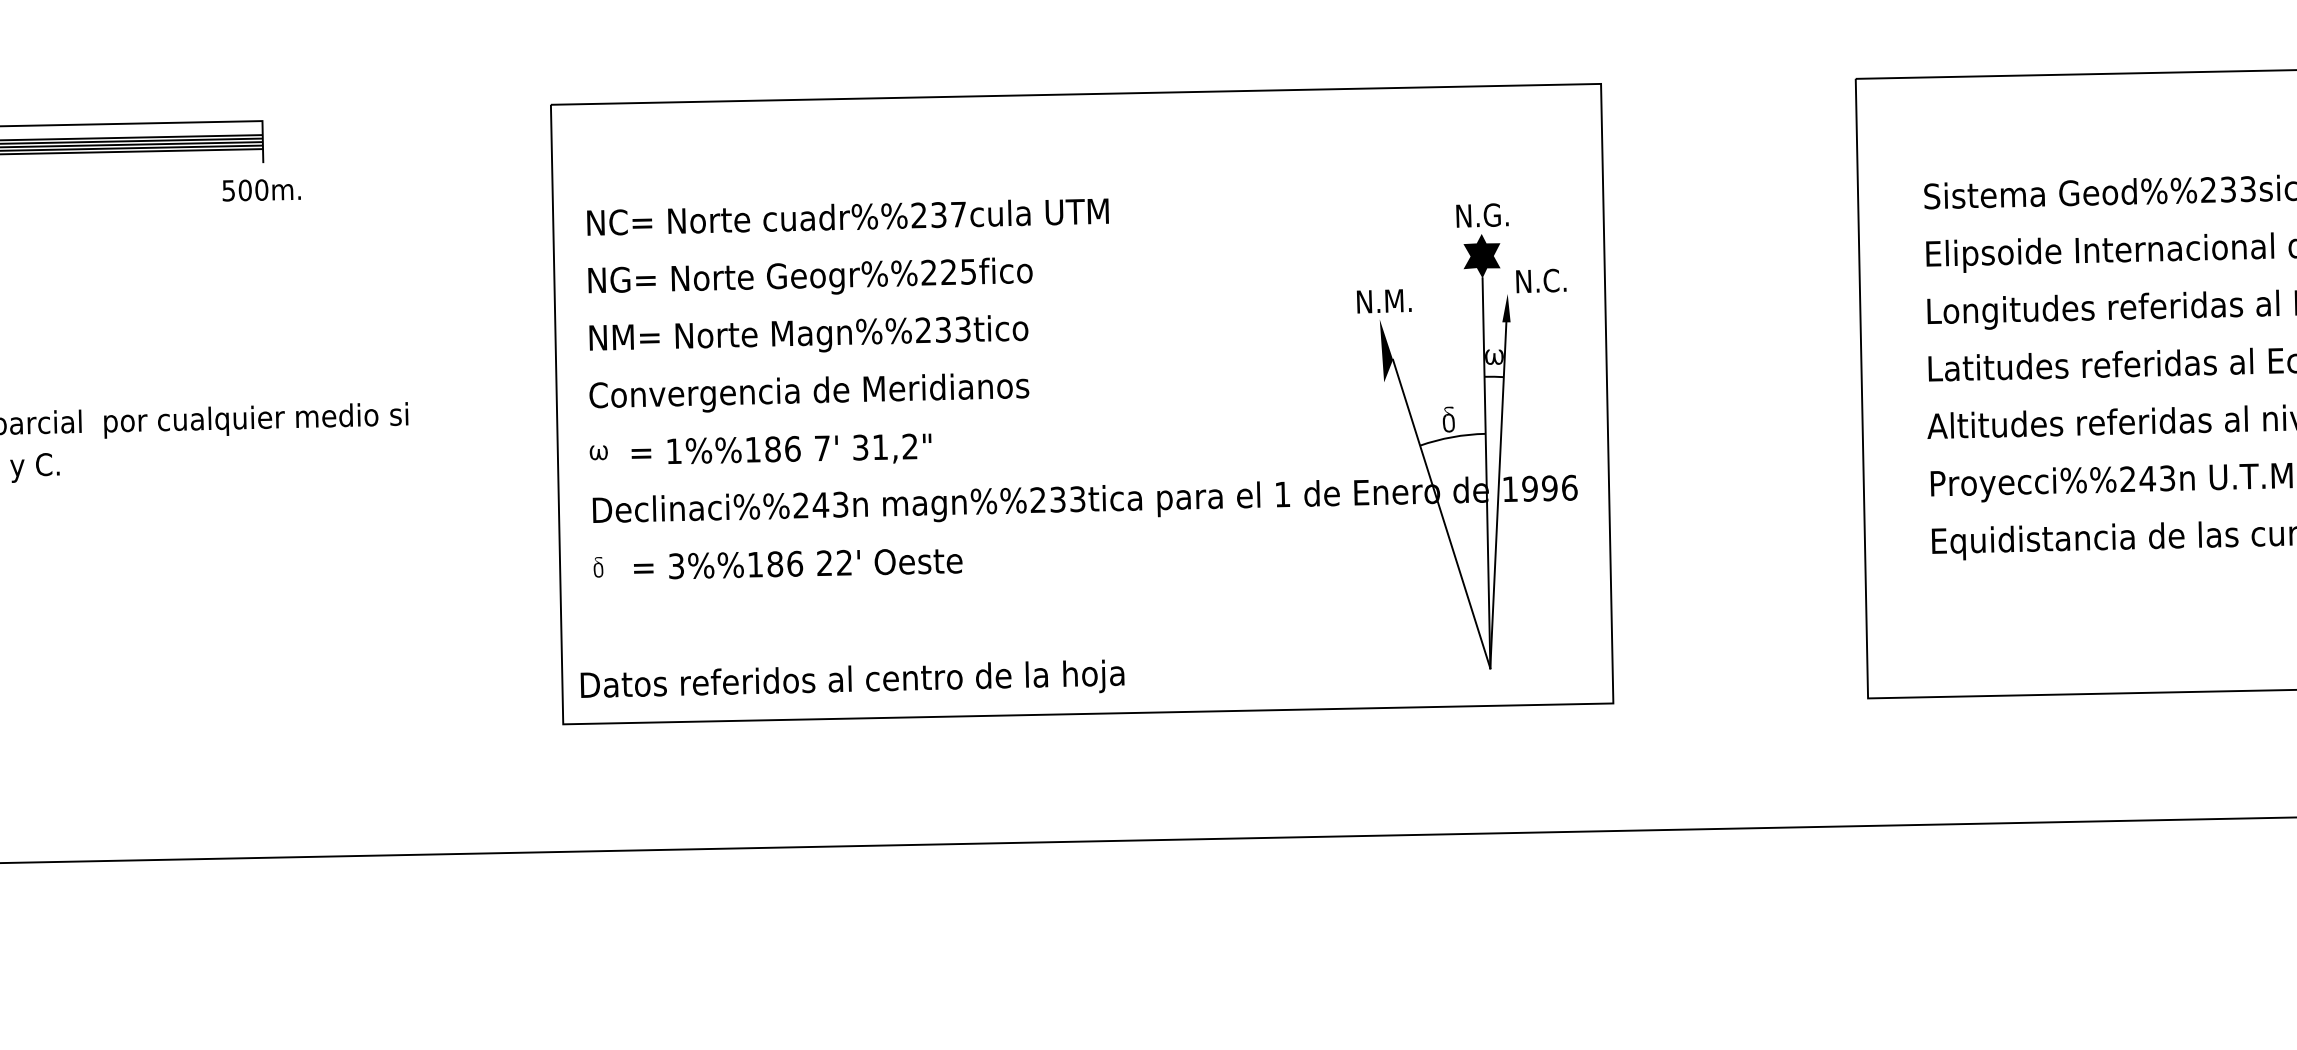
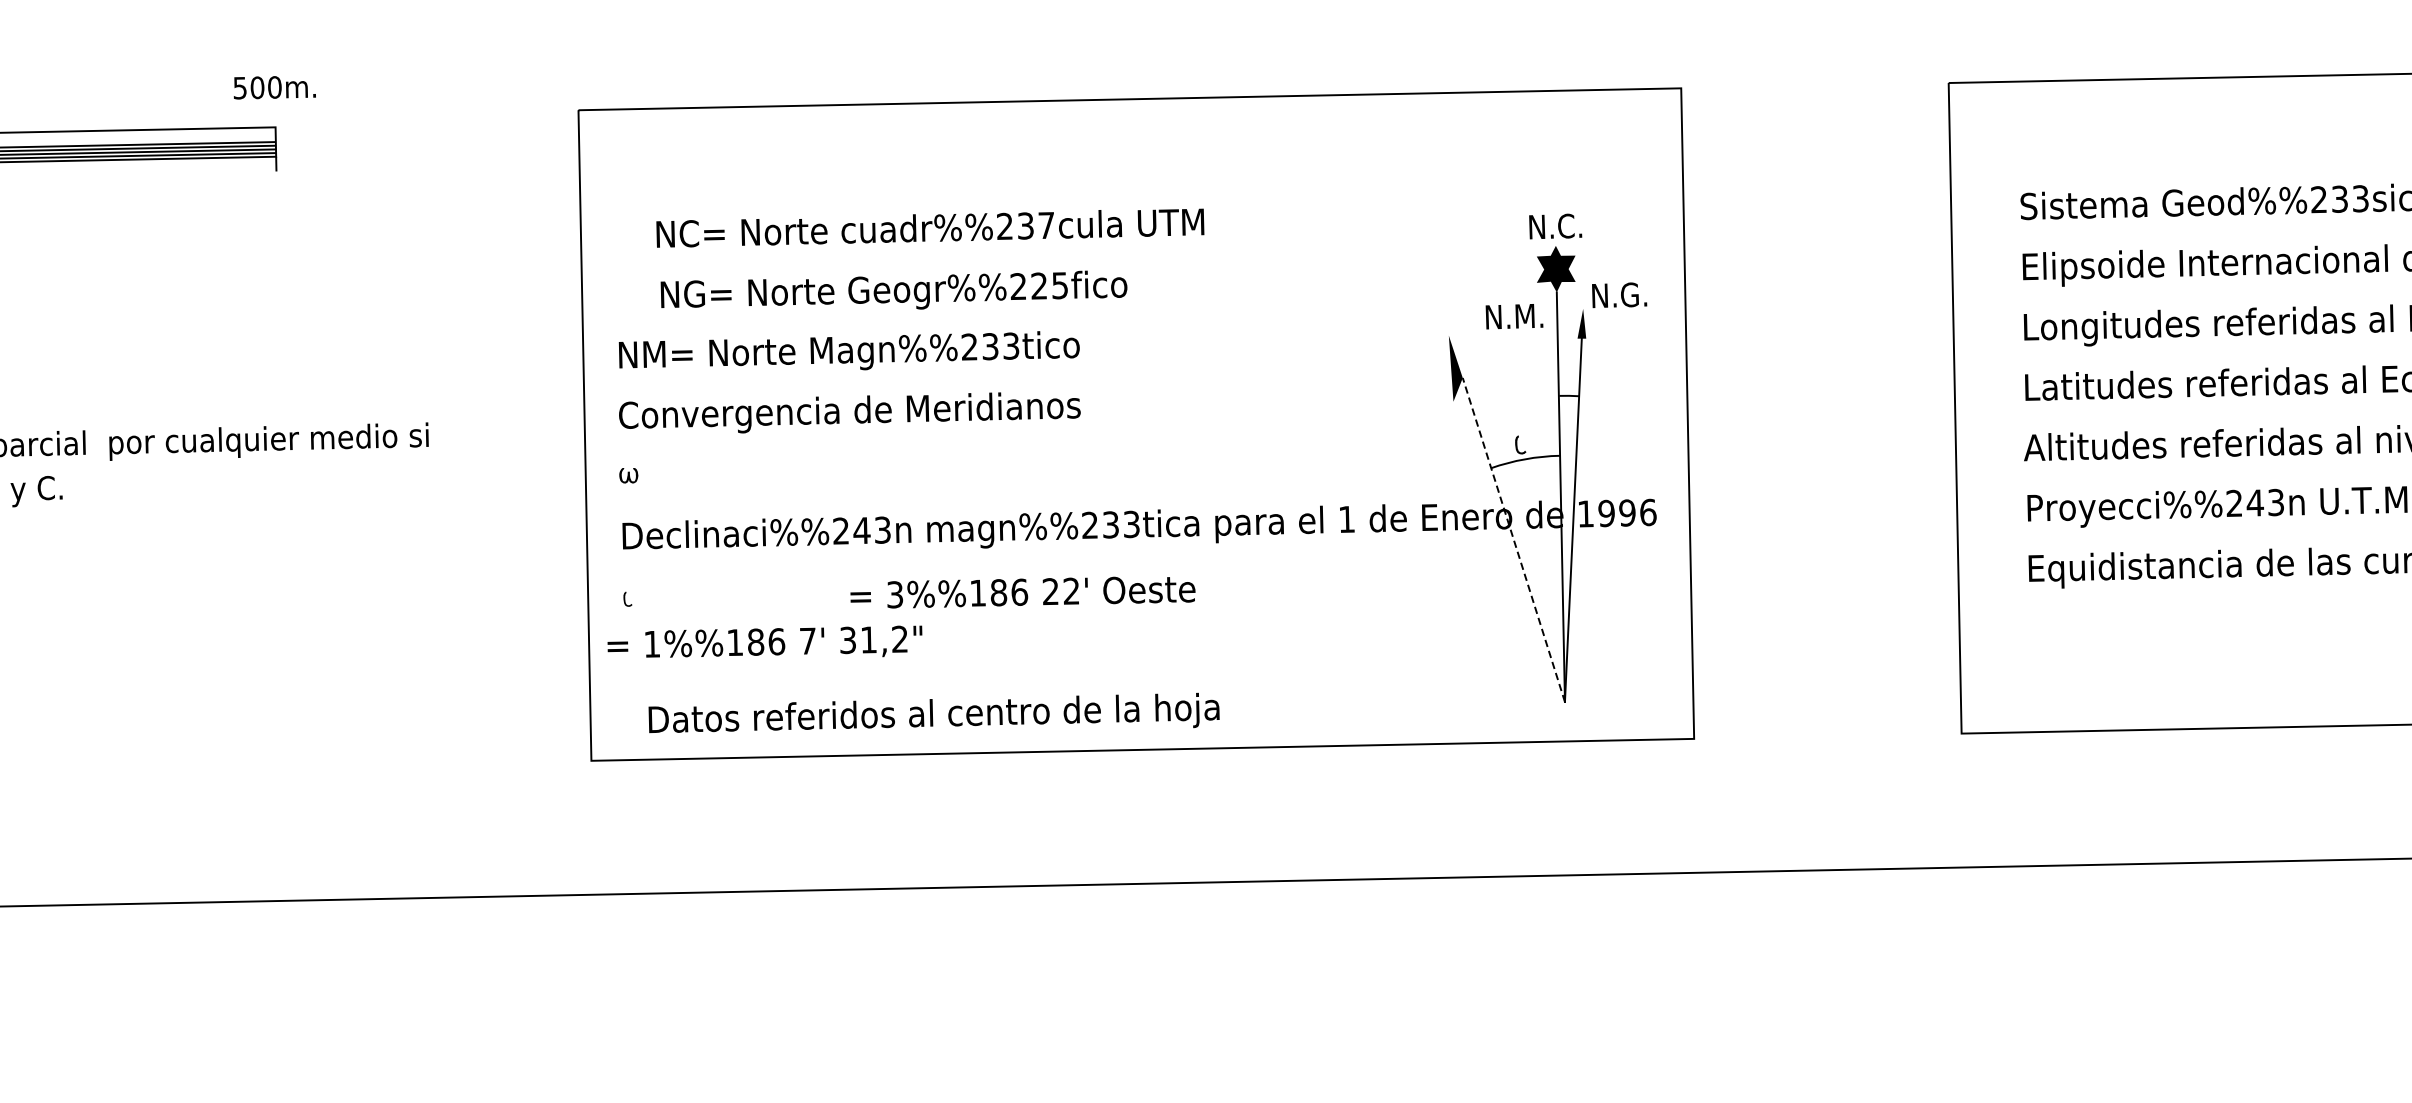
text: (261, 190) -> (274, 87), moved
text: (1500, 214) -> (1575, 225), N.G. -> N.C.
text: (847, 216) -> (929, 227), moved
text: (810, 275) -> (894, 289), moved
text: (1560, 280) -> (1638, 294), N.C. -> N.G.
text: (1383, 301) -> (1513, 316), moved
fill: (1493, 356) -> (1568, 374), removed
fill: (1449, 418) -> (1522, 439), removed
text: (781, 448) -> (764, 641), moved
line: (1441, 514) -> (1513, 540), solid -> dashed
text: (798, 564) -> (1023, 592), moved
fill: (598, 566) -> (628, 595), removed
text: (852, 678) -> (934, 712), moved

